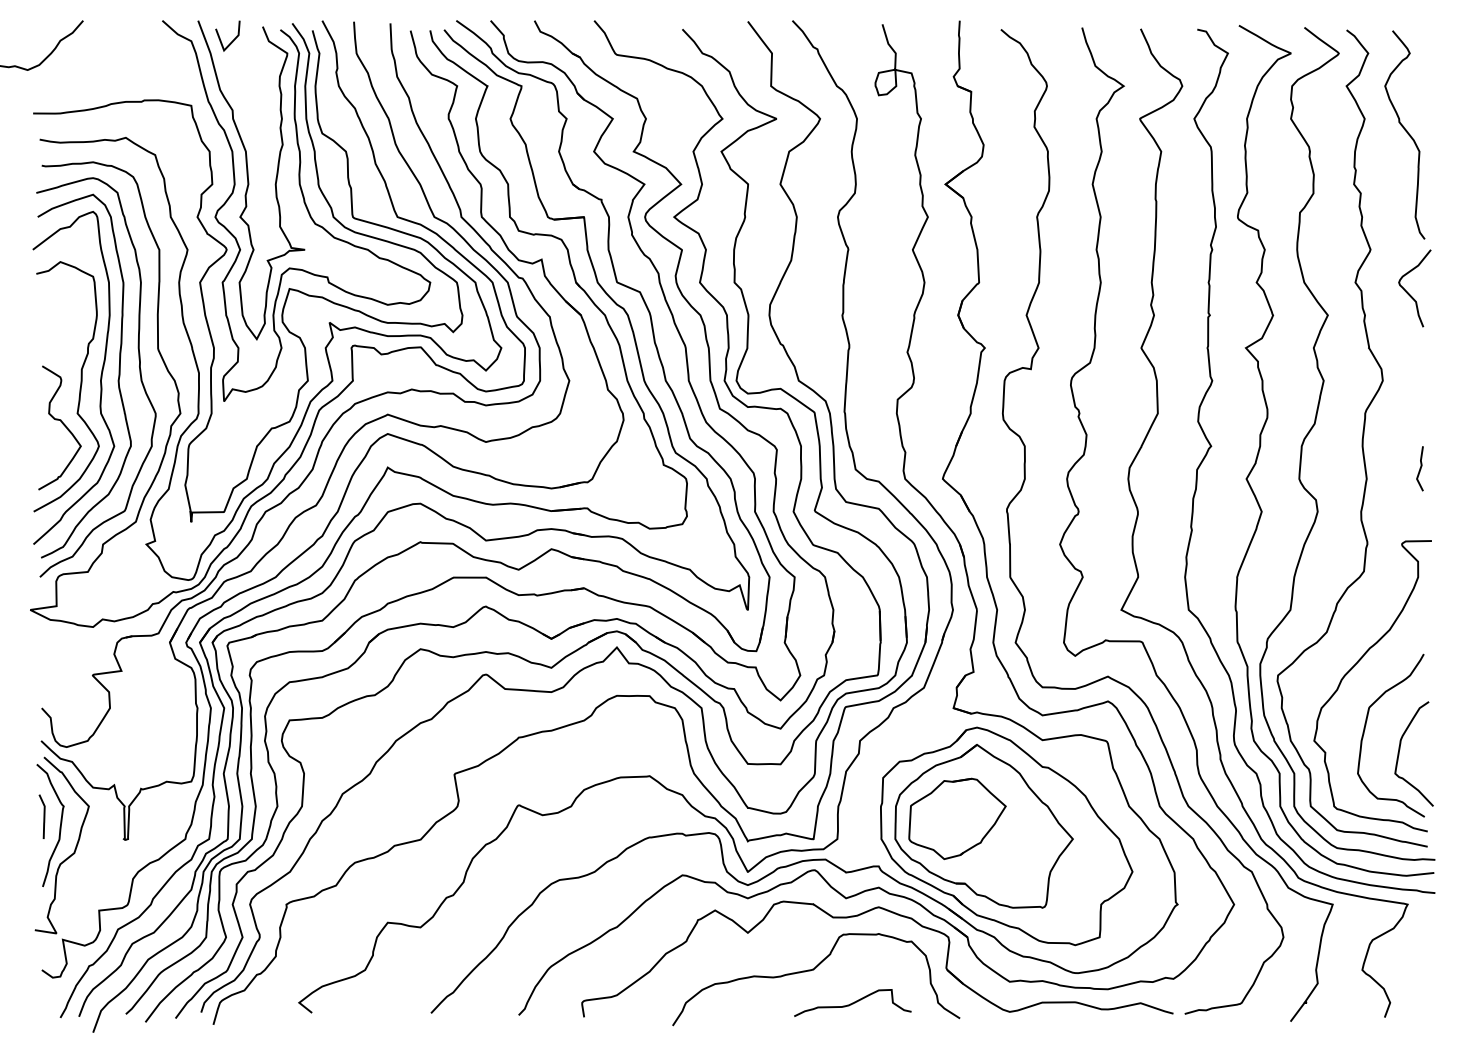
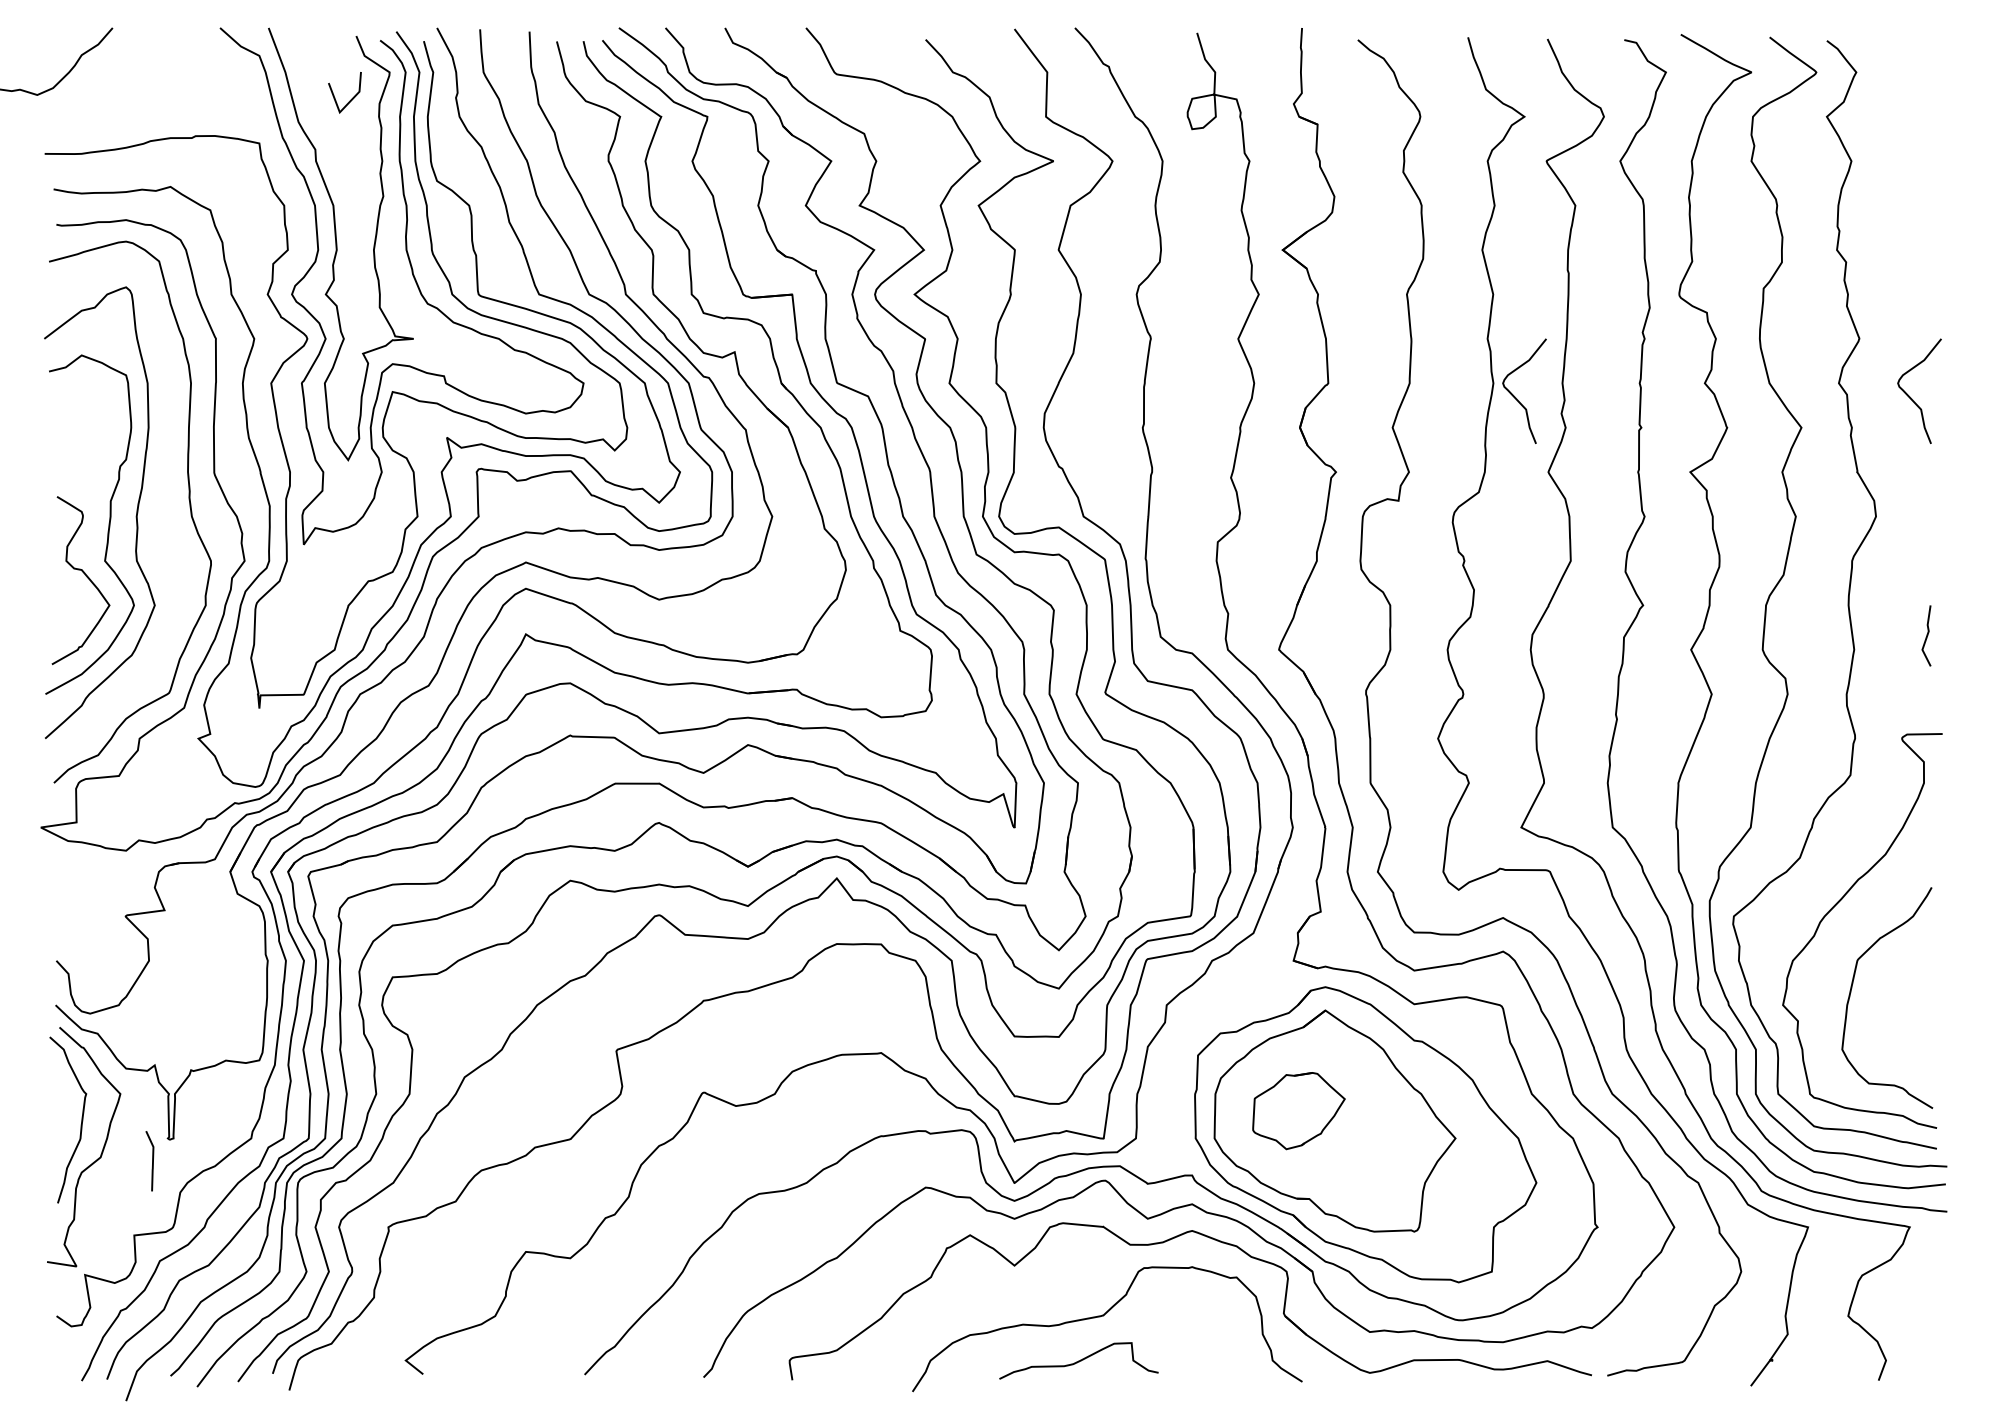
line: (232, 40) -> (351, 98), moved
curve: (1407, 133) -> (1909, 181), removed
curve: (1117, 293) -> (1516, 397), added
curve: (117, 380) -> (159, 516), removed
curve: (1400, 749) -> (1899, 1017), removed
line: (44, 817) -> (152, 1161), moved
part: (957, 818) -> (1298, 1110), size x0.7
curve: (852, 1002) -> (1078, 1360), moved

